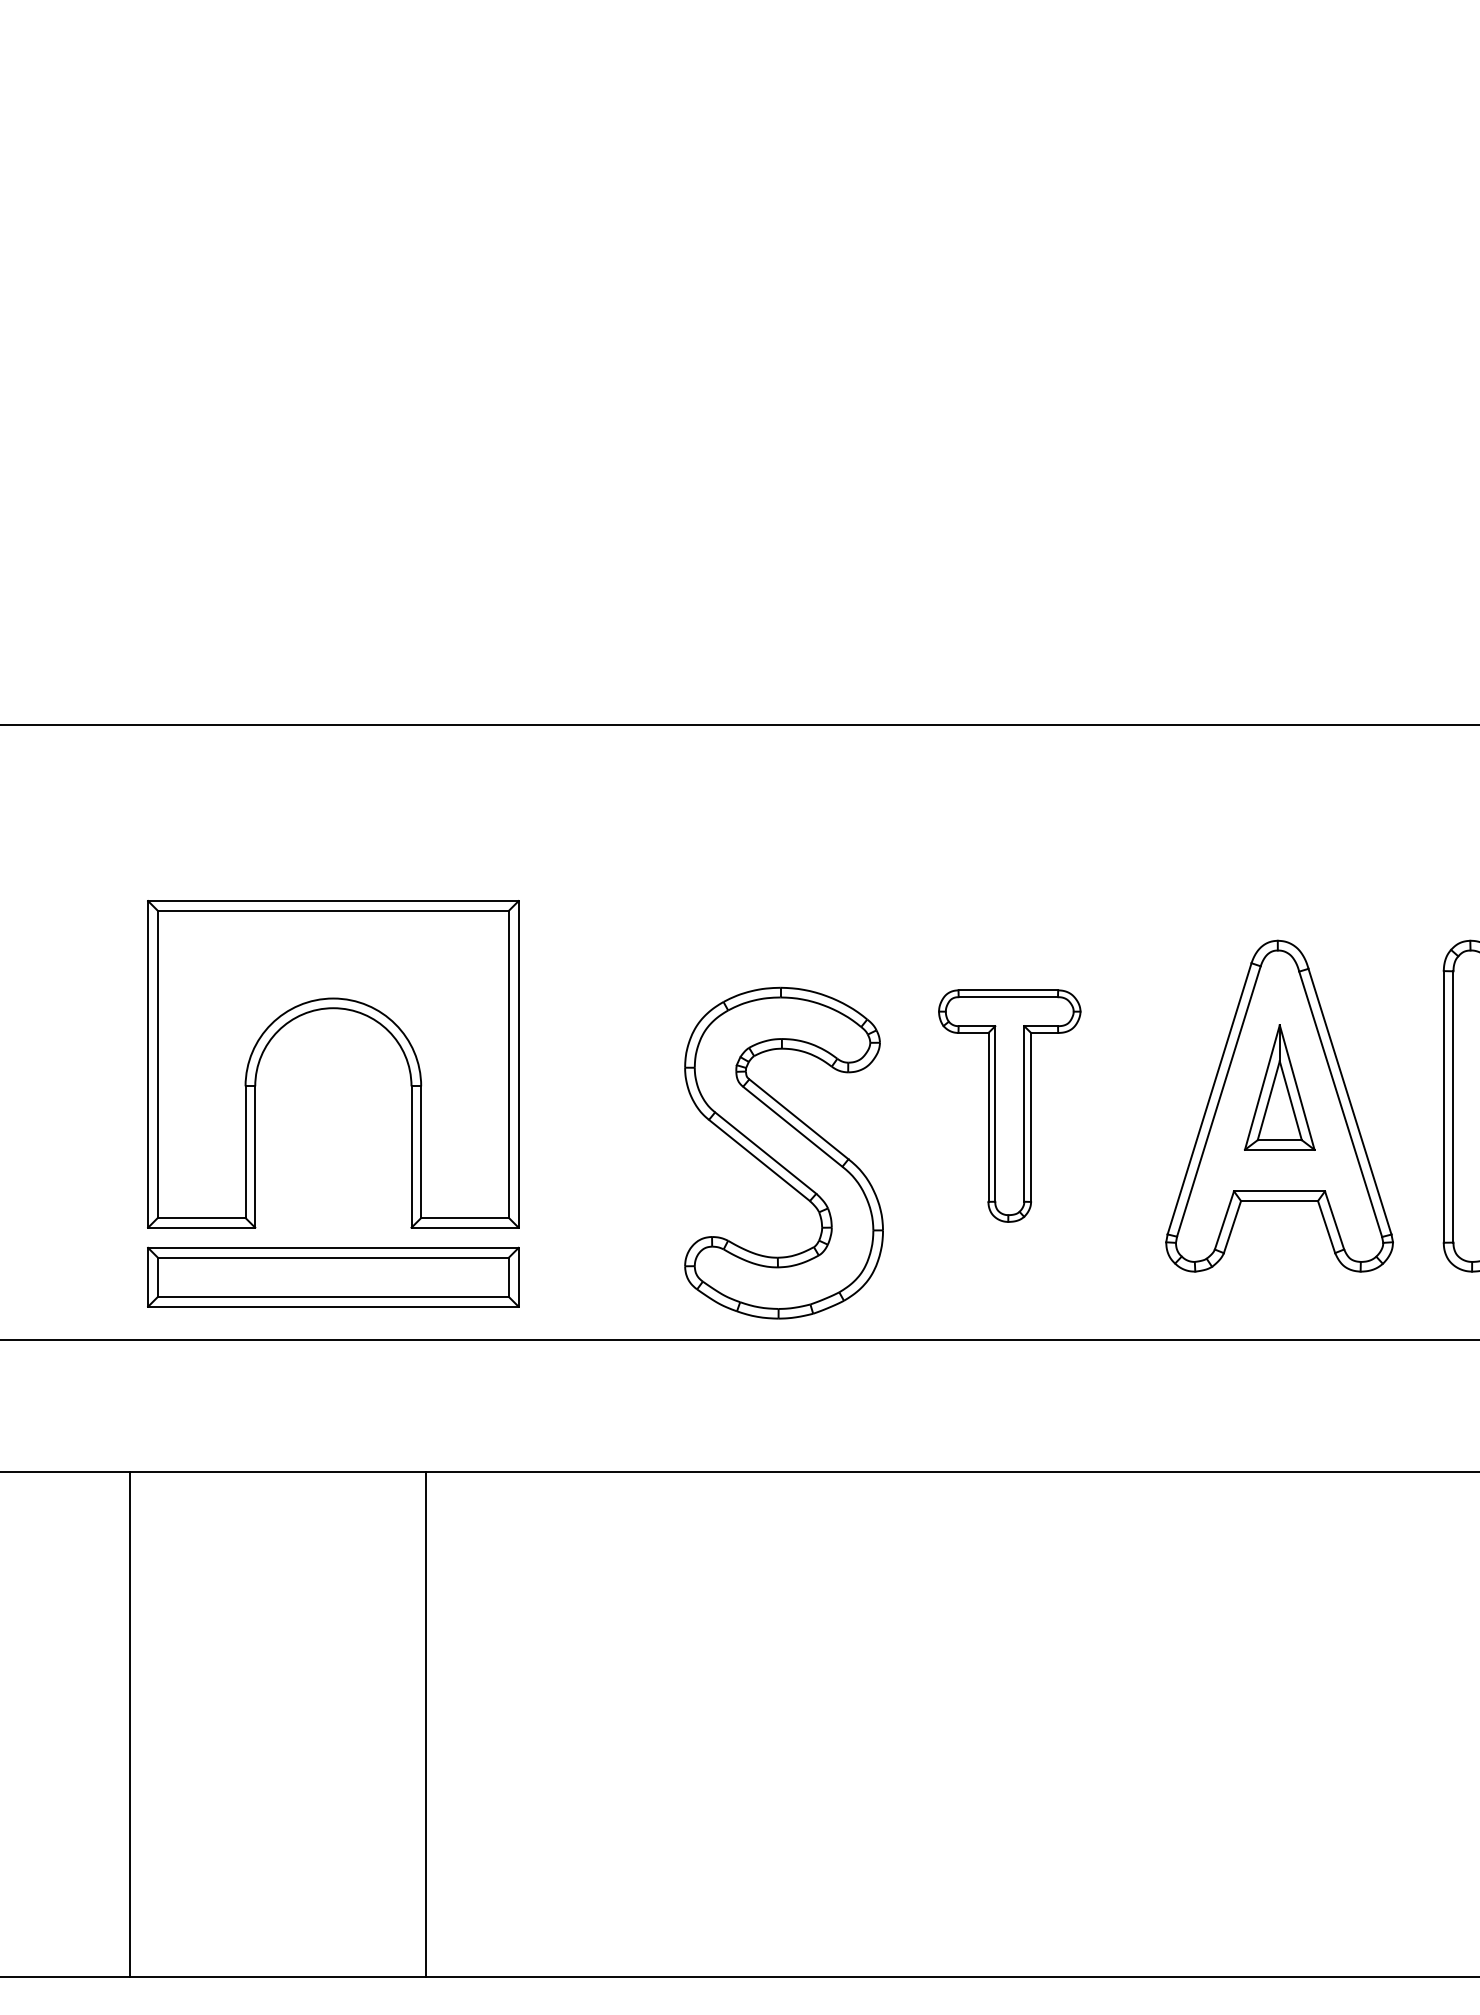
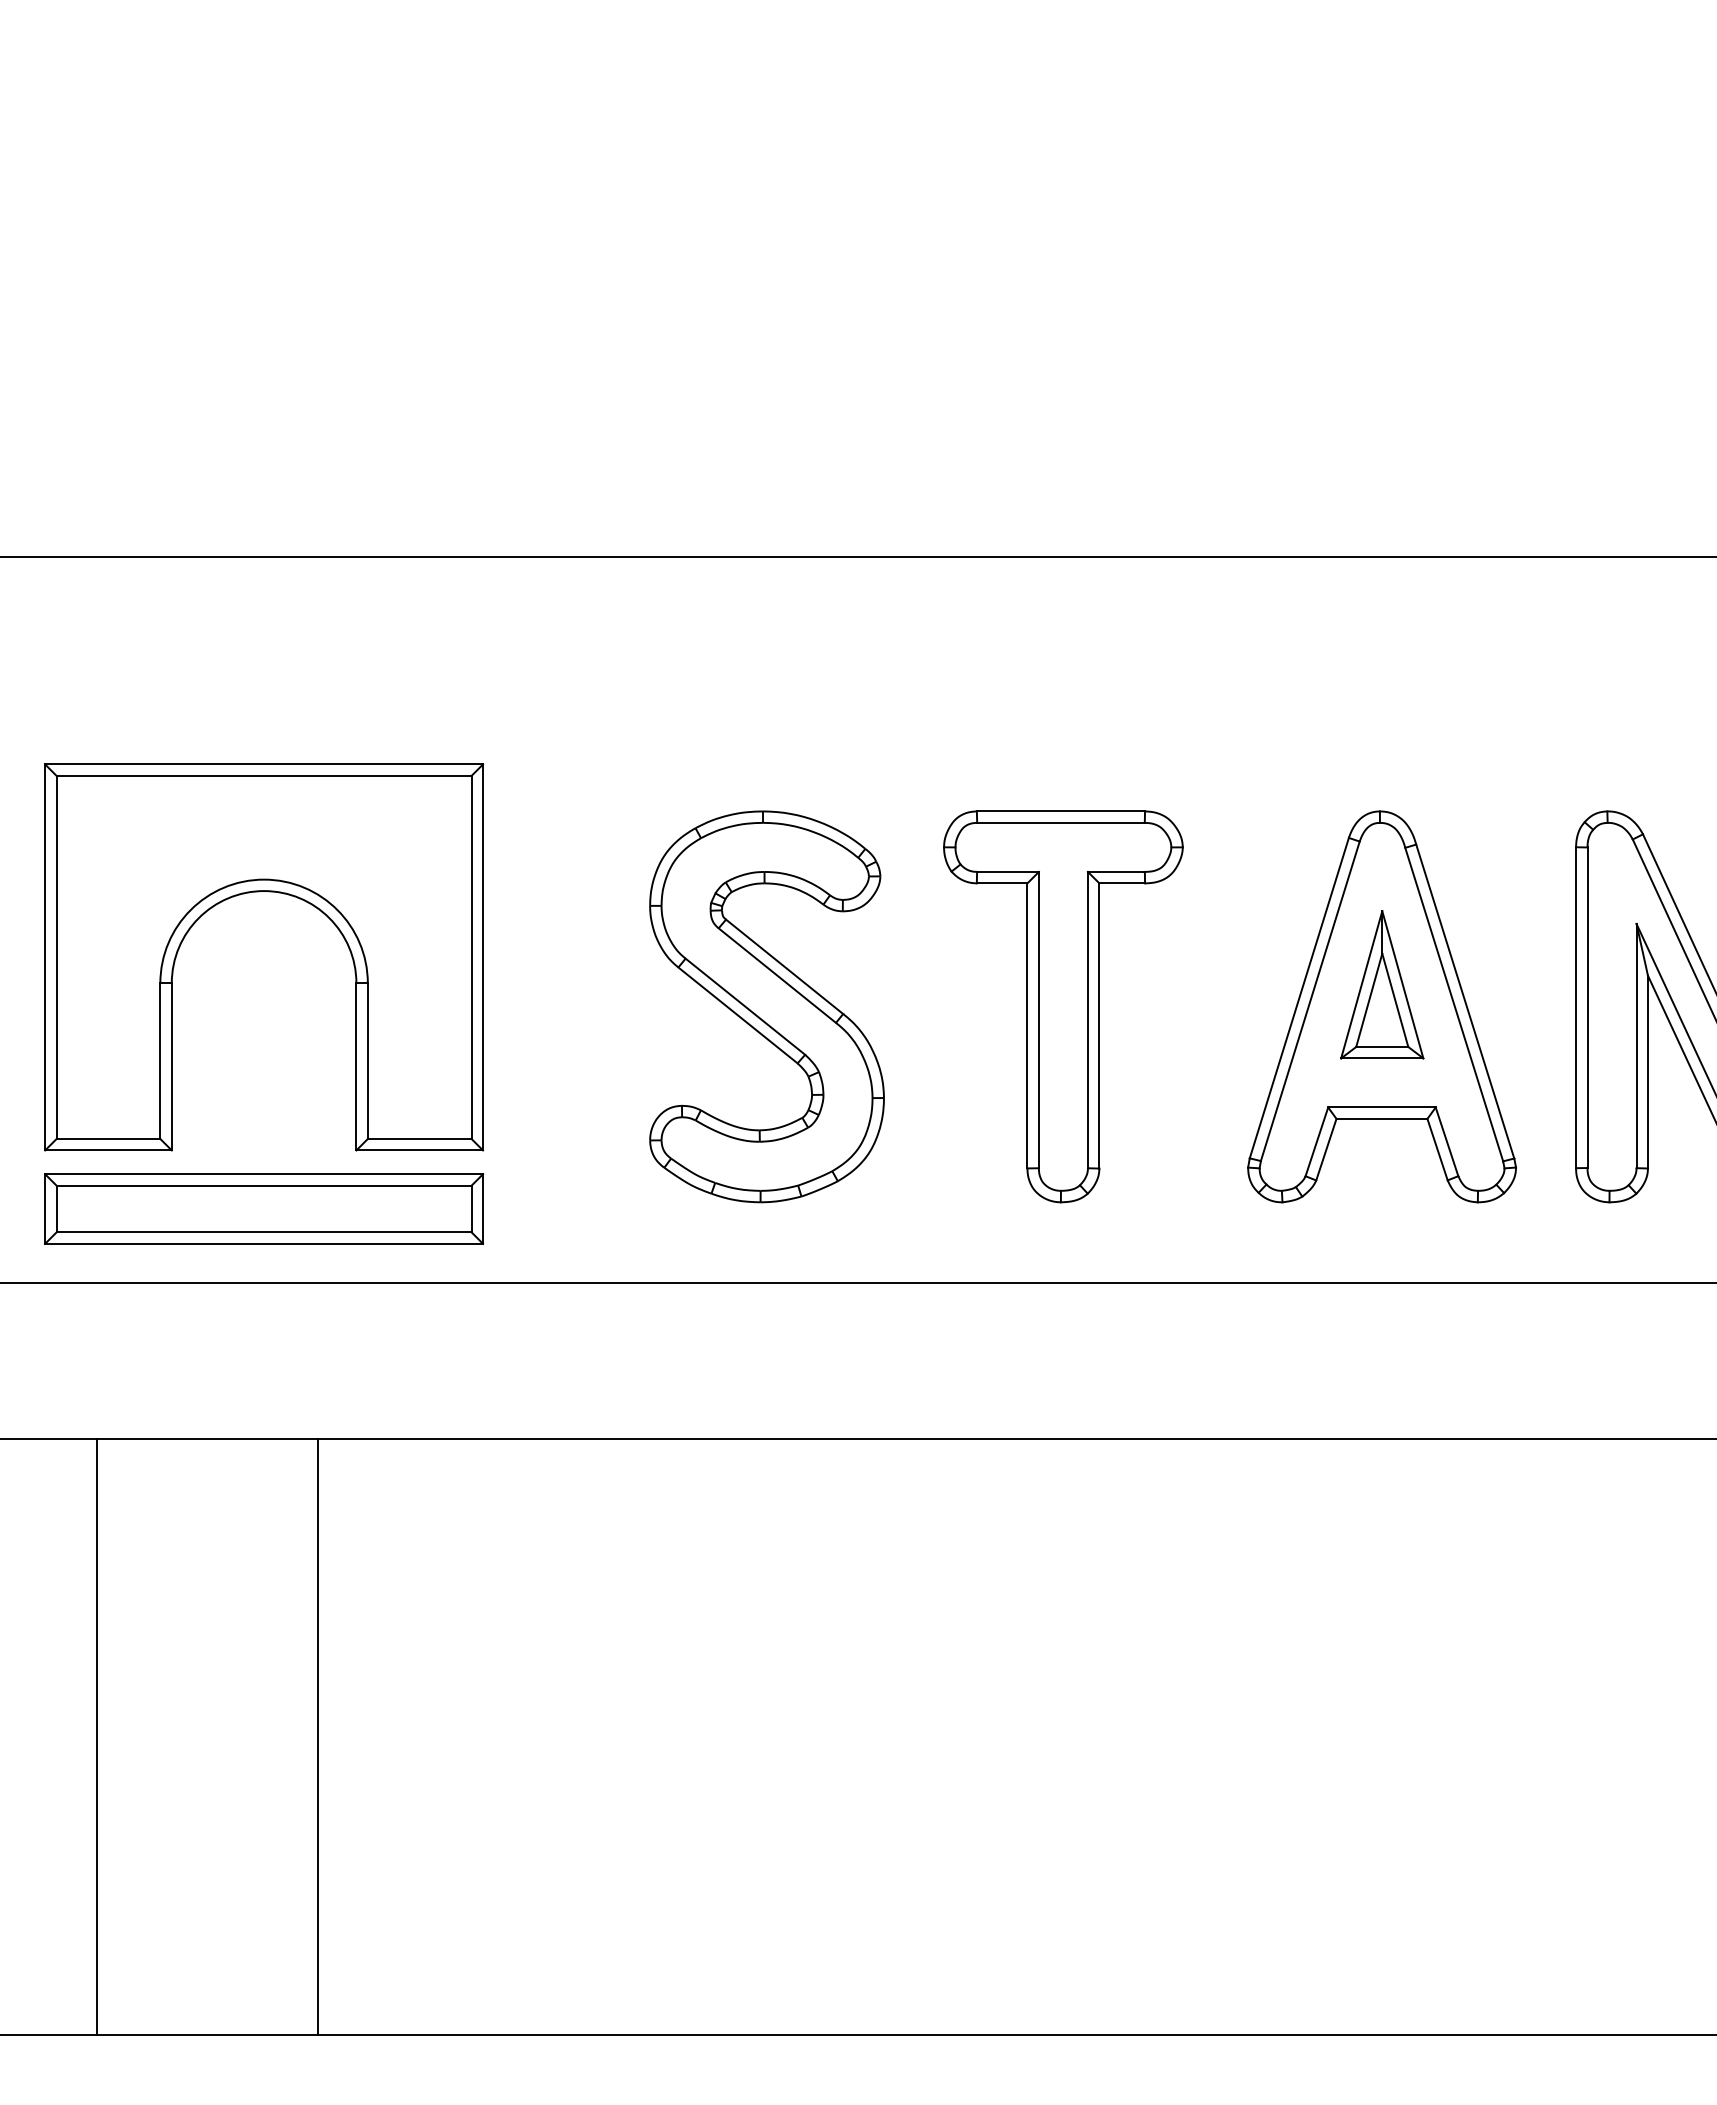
part: (1009, 1105) -> (1062, 1006), size x1.43
part: (783, 1152) -> (766, 1006), moved
line: (130, 1723) -> (97, 1736), moved
line: (425, 1723) -> (317, 1736), moved

